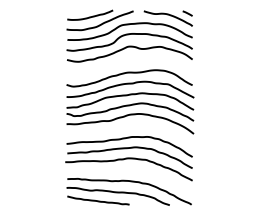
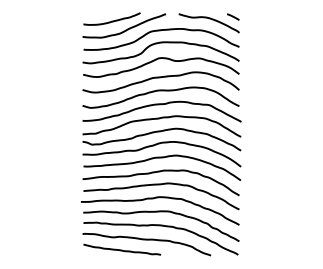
curve: (129, 62) -> (160, 78), added
curve: (130, 127) -> (162, 158), added
curve: (130, 170) -> (161, 212), added

